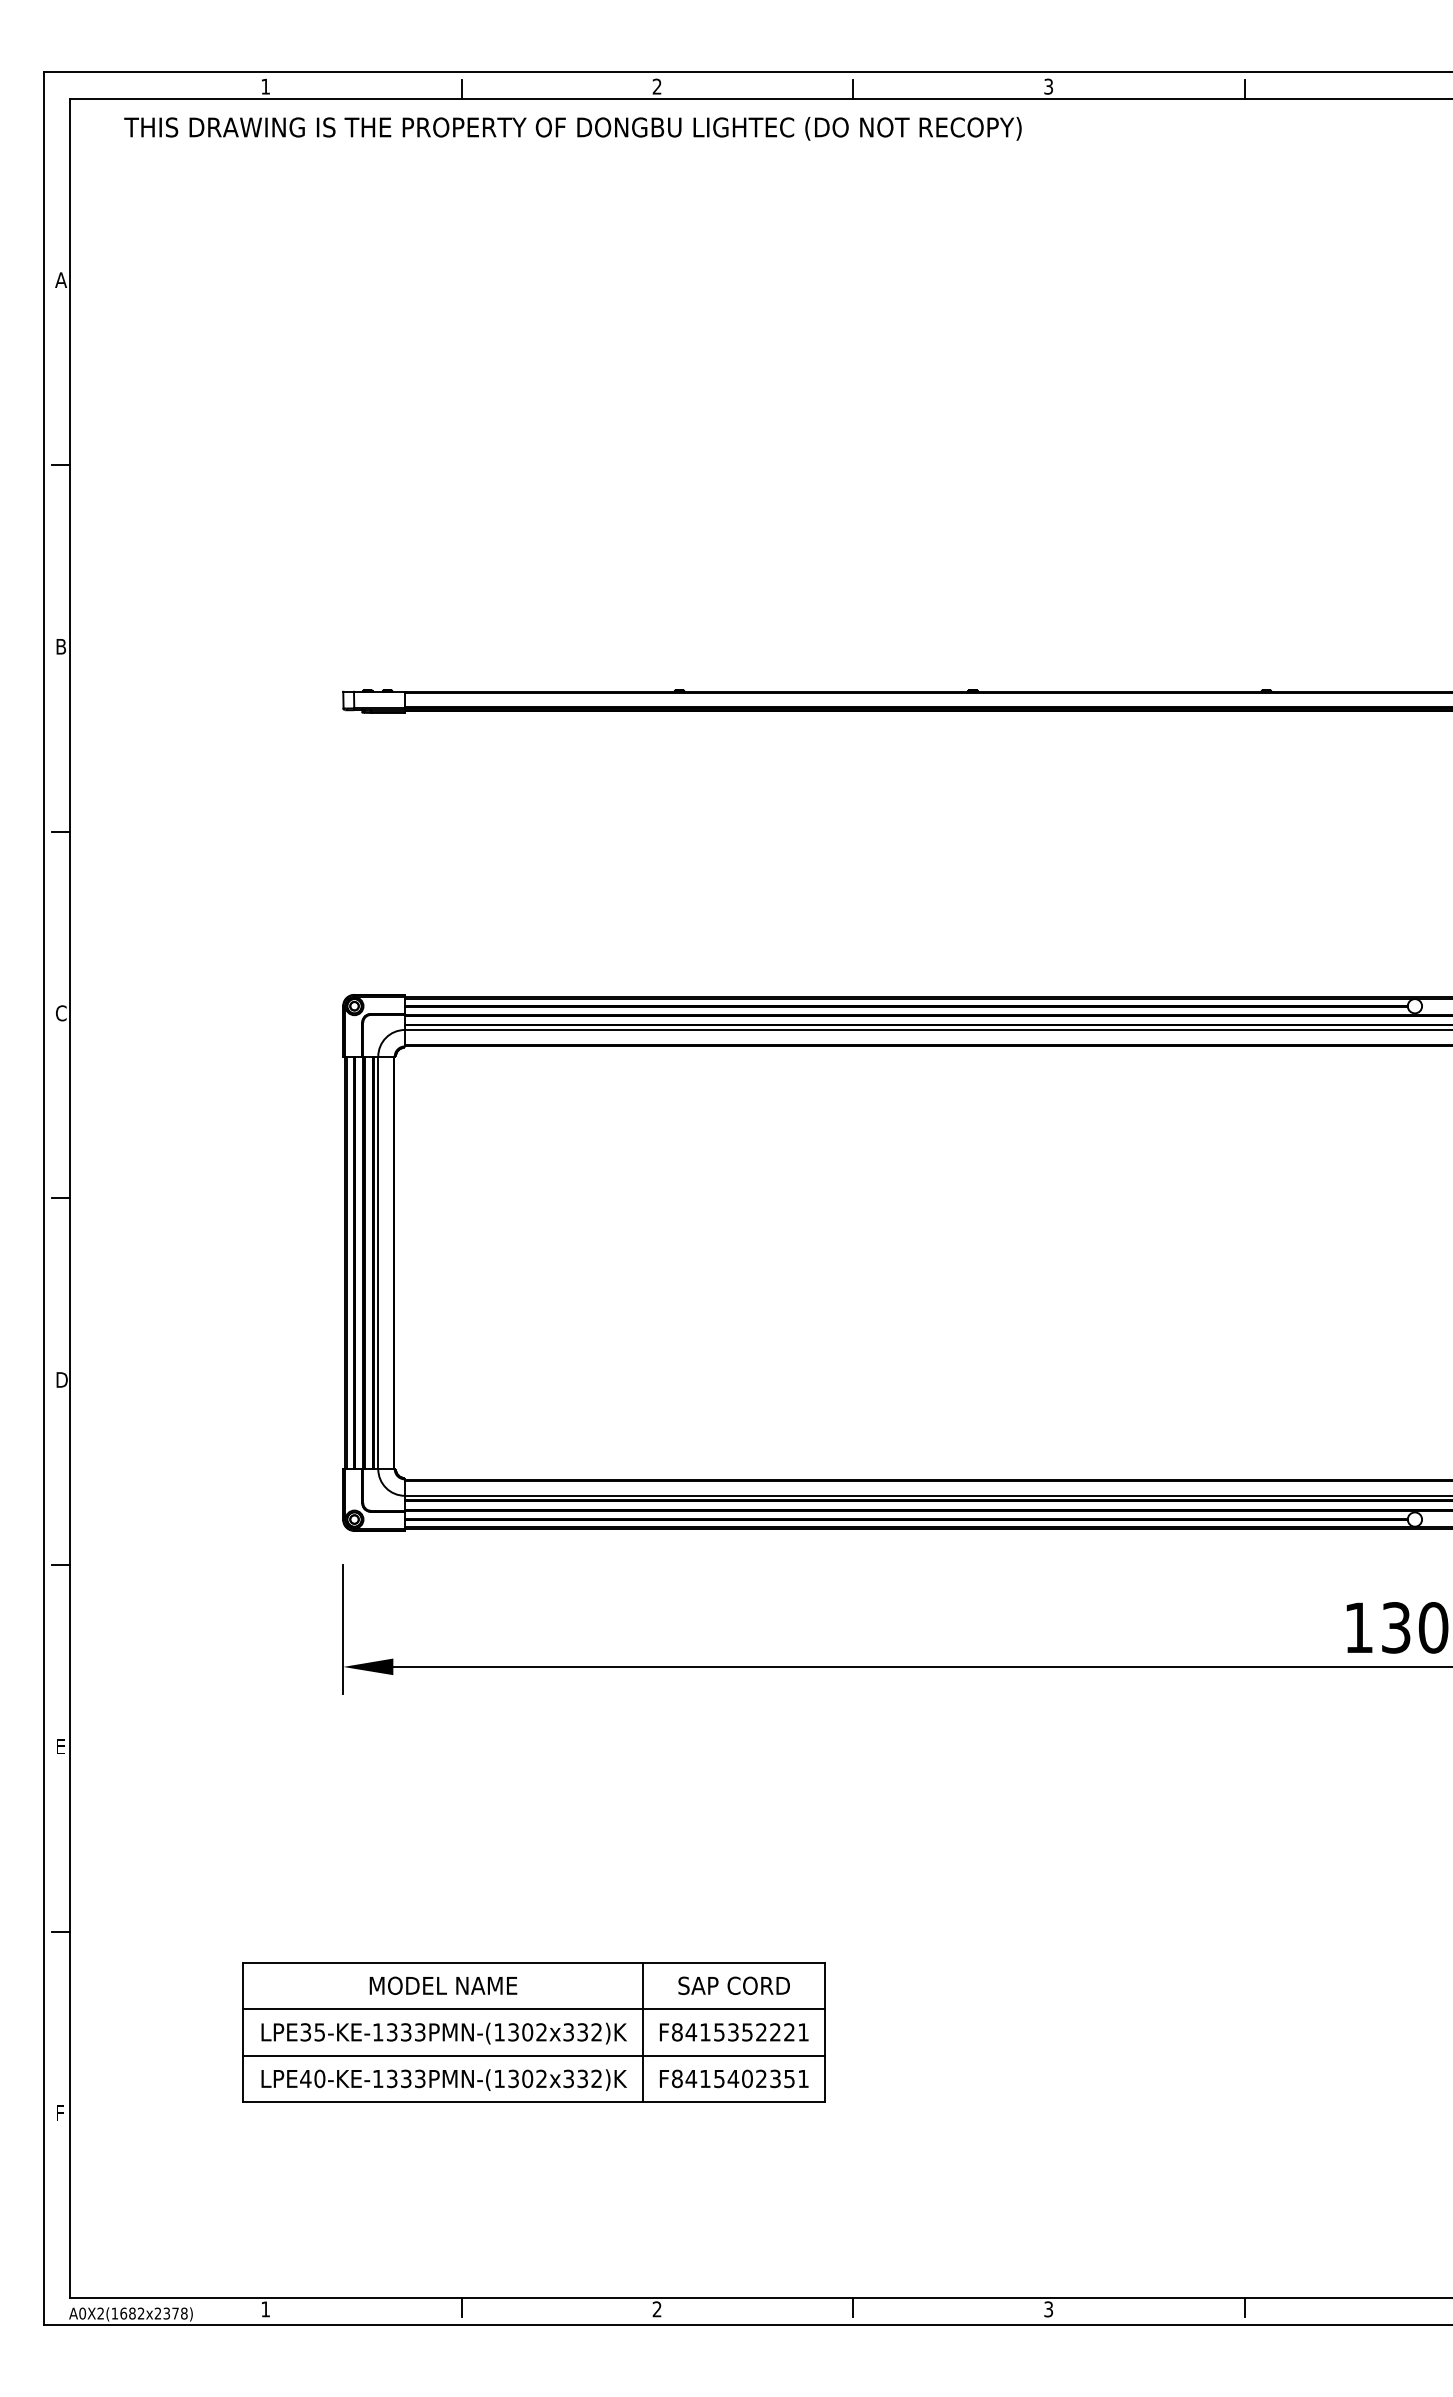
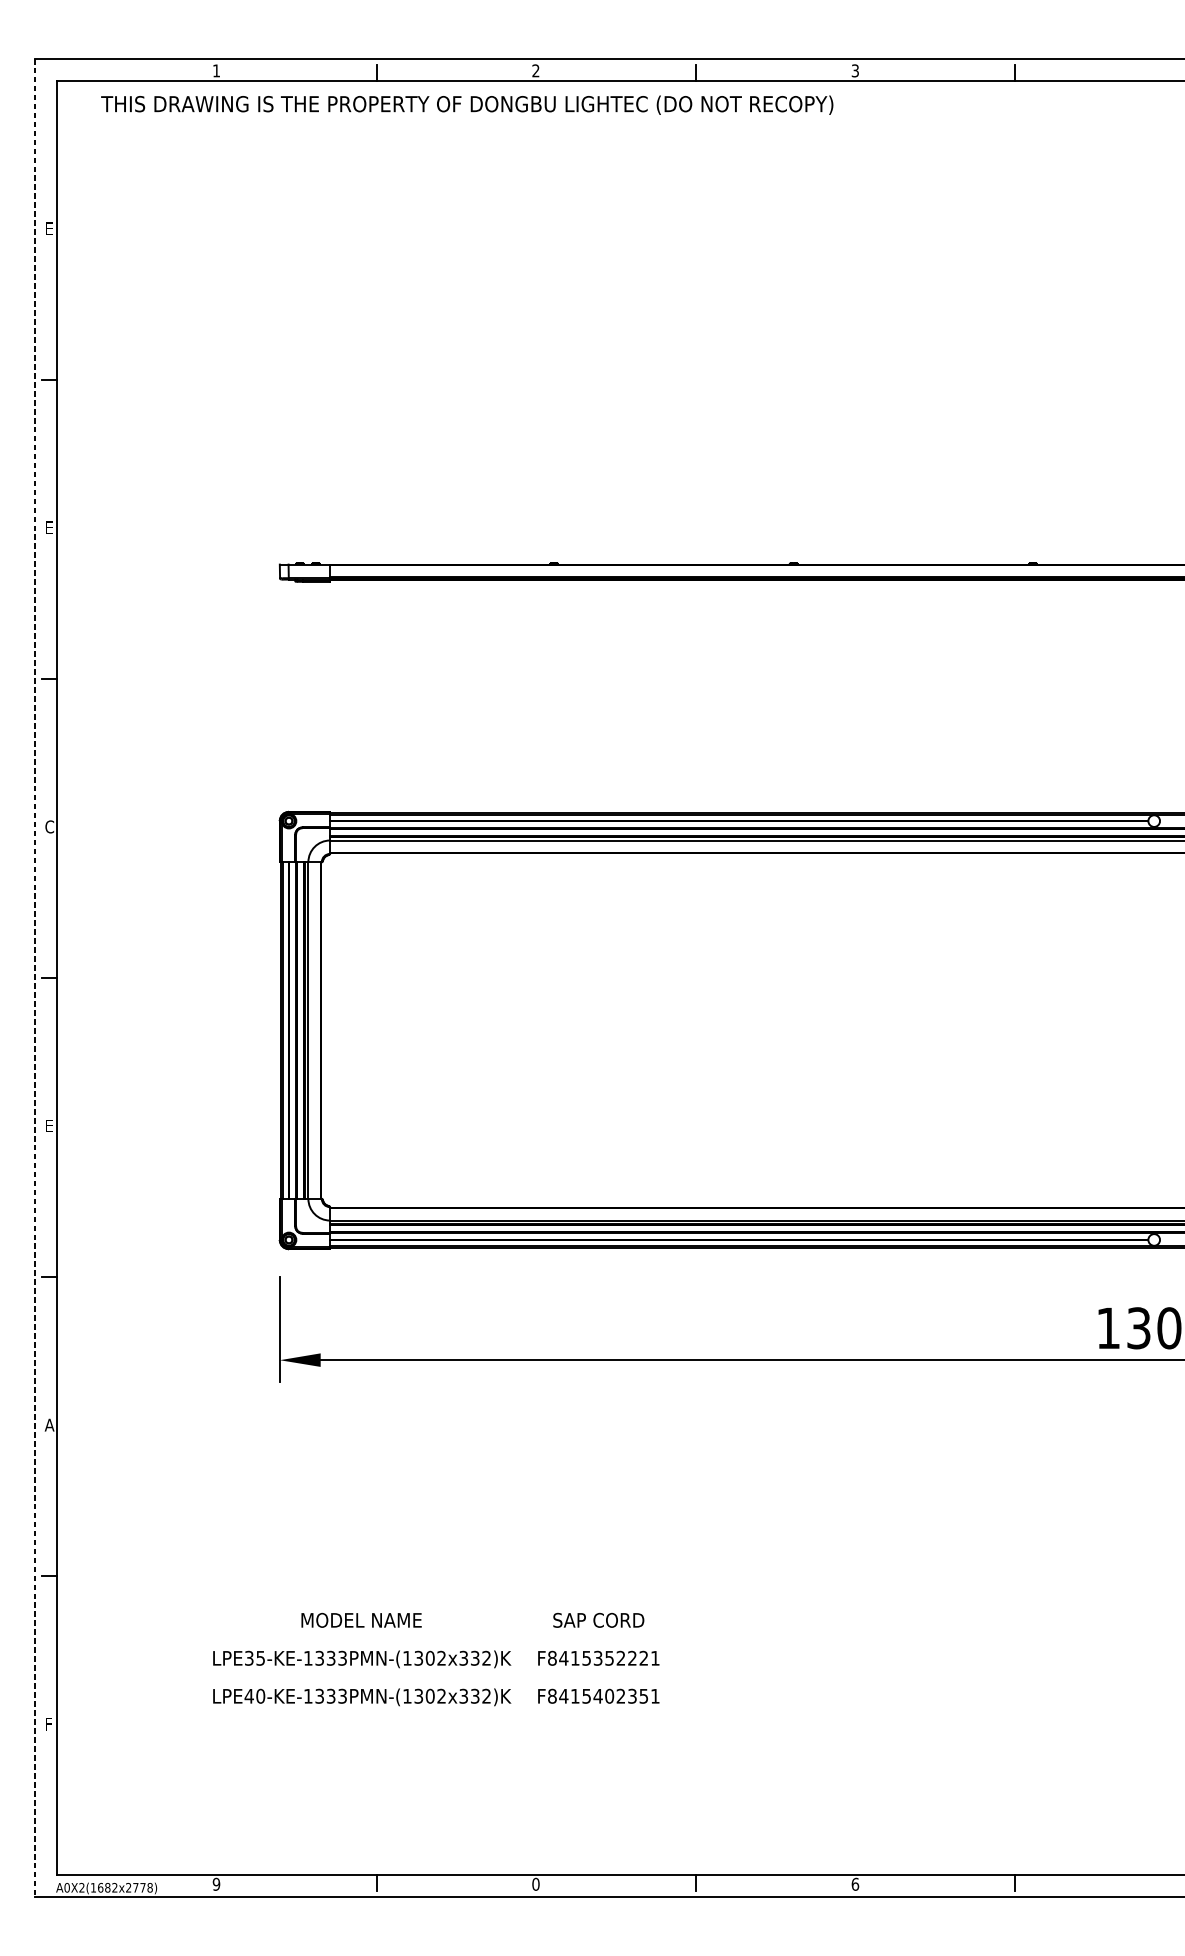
text: (61, 279) -> (49, 228), A -> E
text: (61, 646) -> (49, 527), B -> E
line: (43, 1198) -> (35, 978), solid -> dashed
text: (61, 1379) -> (49, 1125), D -> E
text: (60, 1746) -> (49, 1425), E -> A
part: (533, 2032) -> (435, 1658), removed
text: (265, 2309) -> (216, 1884), 1 -> 9
text: (656, 2309) -> (535, 1884), 2 -> 0
text: (1048, 2309) -> (855, 1884), 3 -> 6
text: (166, 2313) -> (135, 1887), A0X2(1682x2378) -> A0X2(1682x2778)

